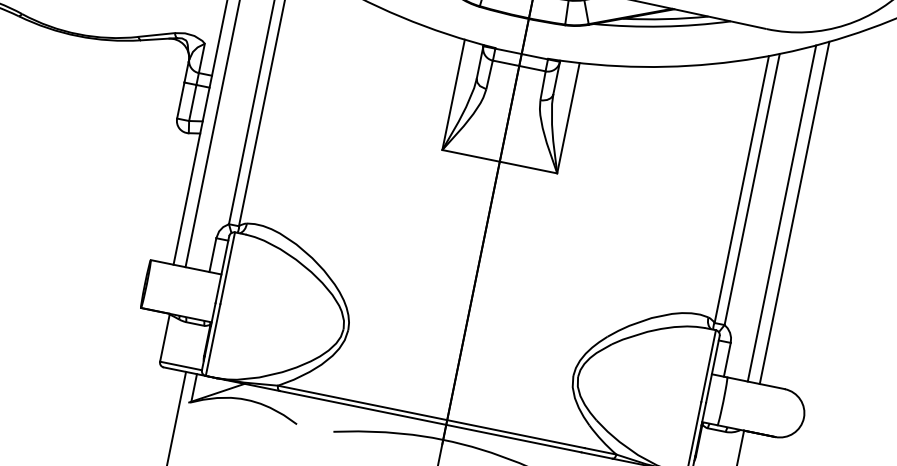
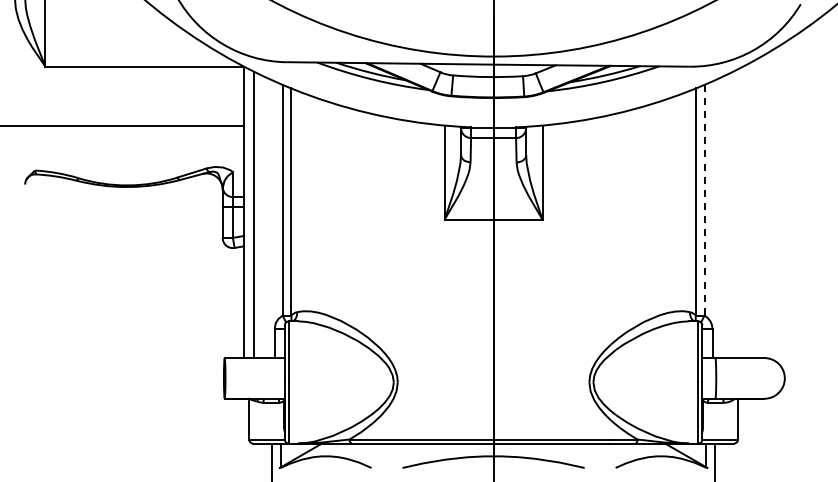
line: (752, 189) -> (704, 200), solid -> dashed
line: (781, 212) -> (732, 214), removed
line: (795, 213) -> (743, 212), removed

